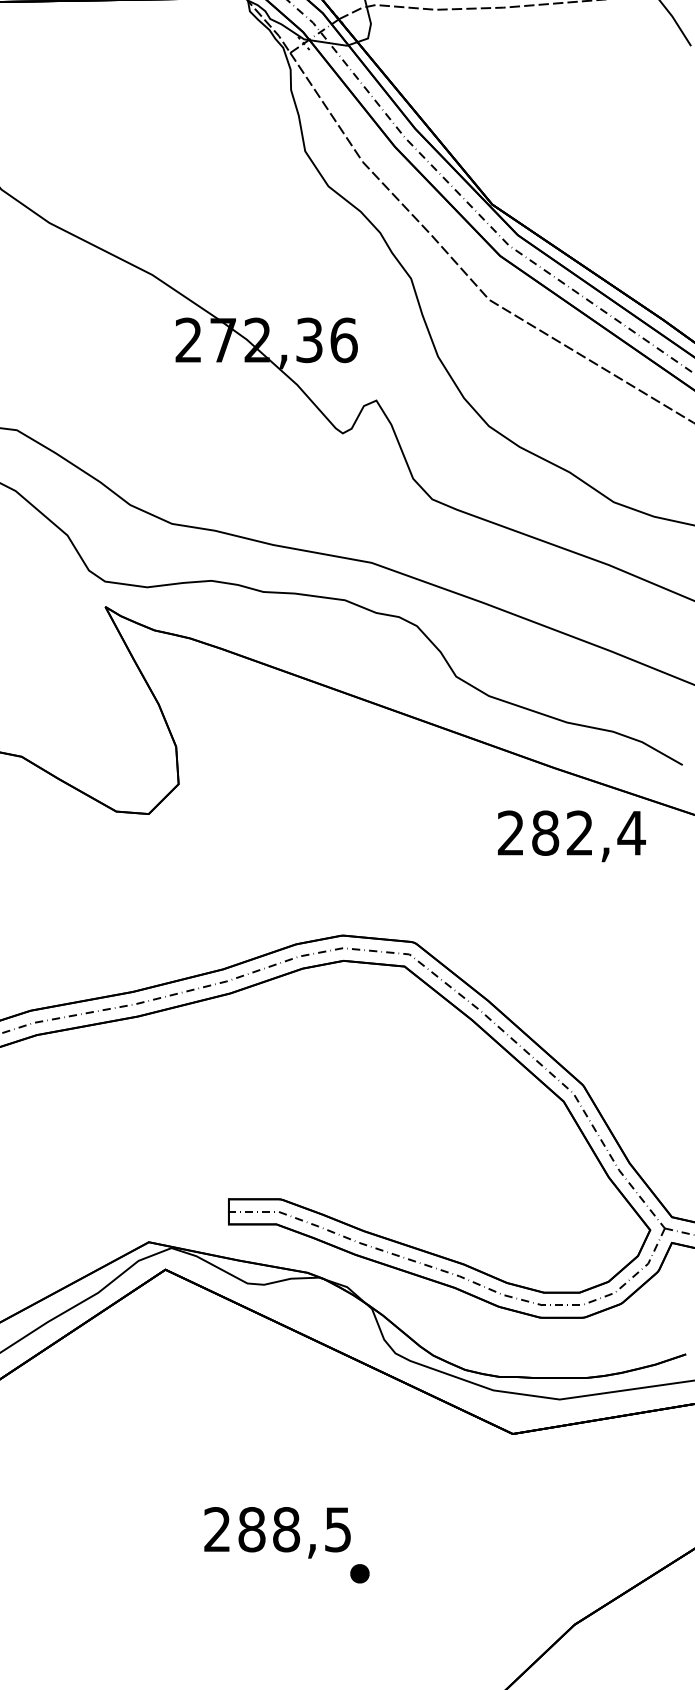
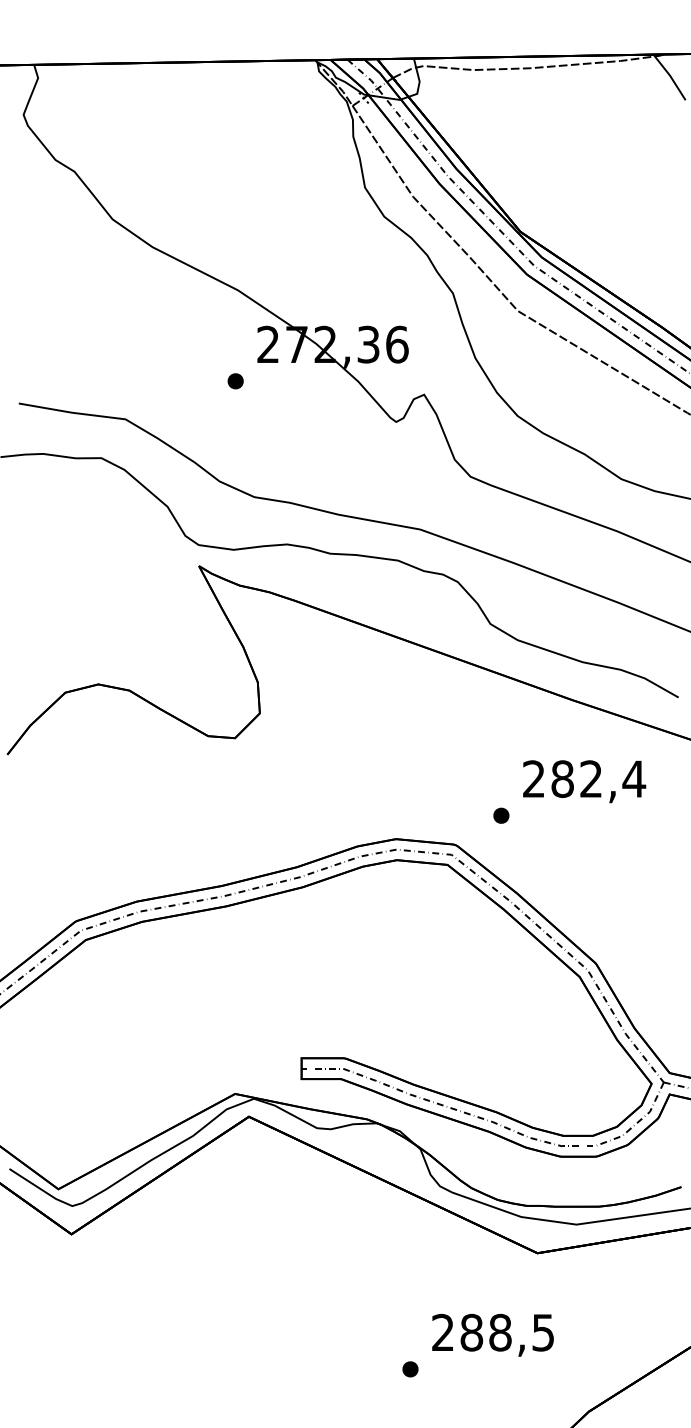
part: (149, 384) -> (235, 381), added
text: (571, 836) -> (584, 781), moved
part: (469, 907) -> (501, 815), added
text: (276, 1531) -> (492, 1334), moved

